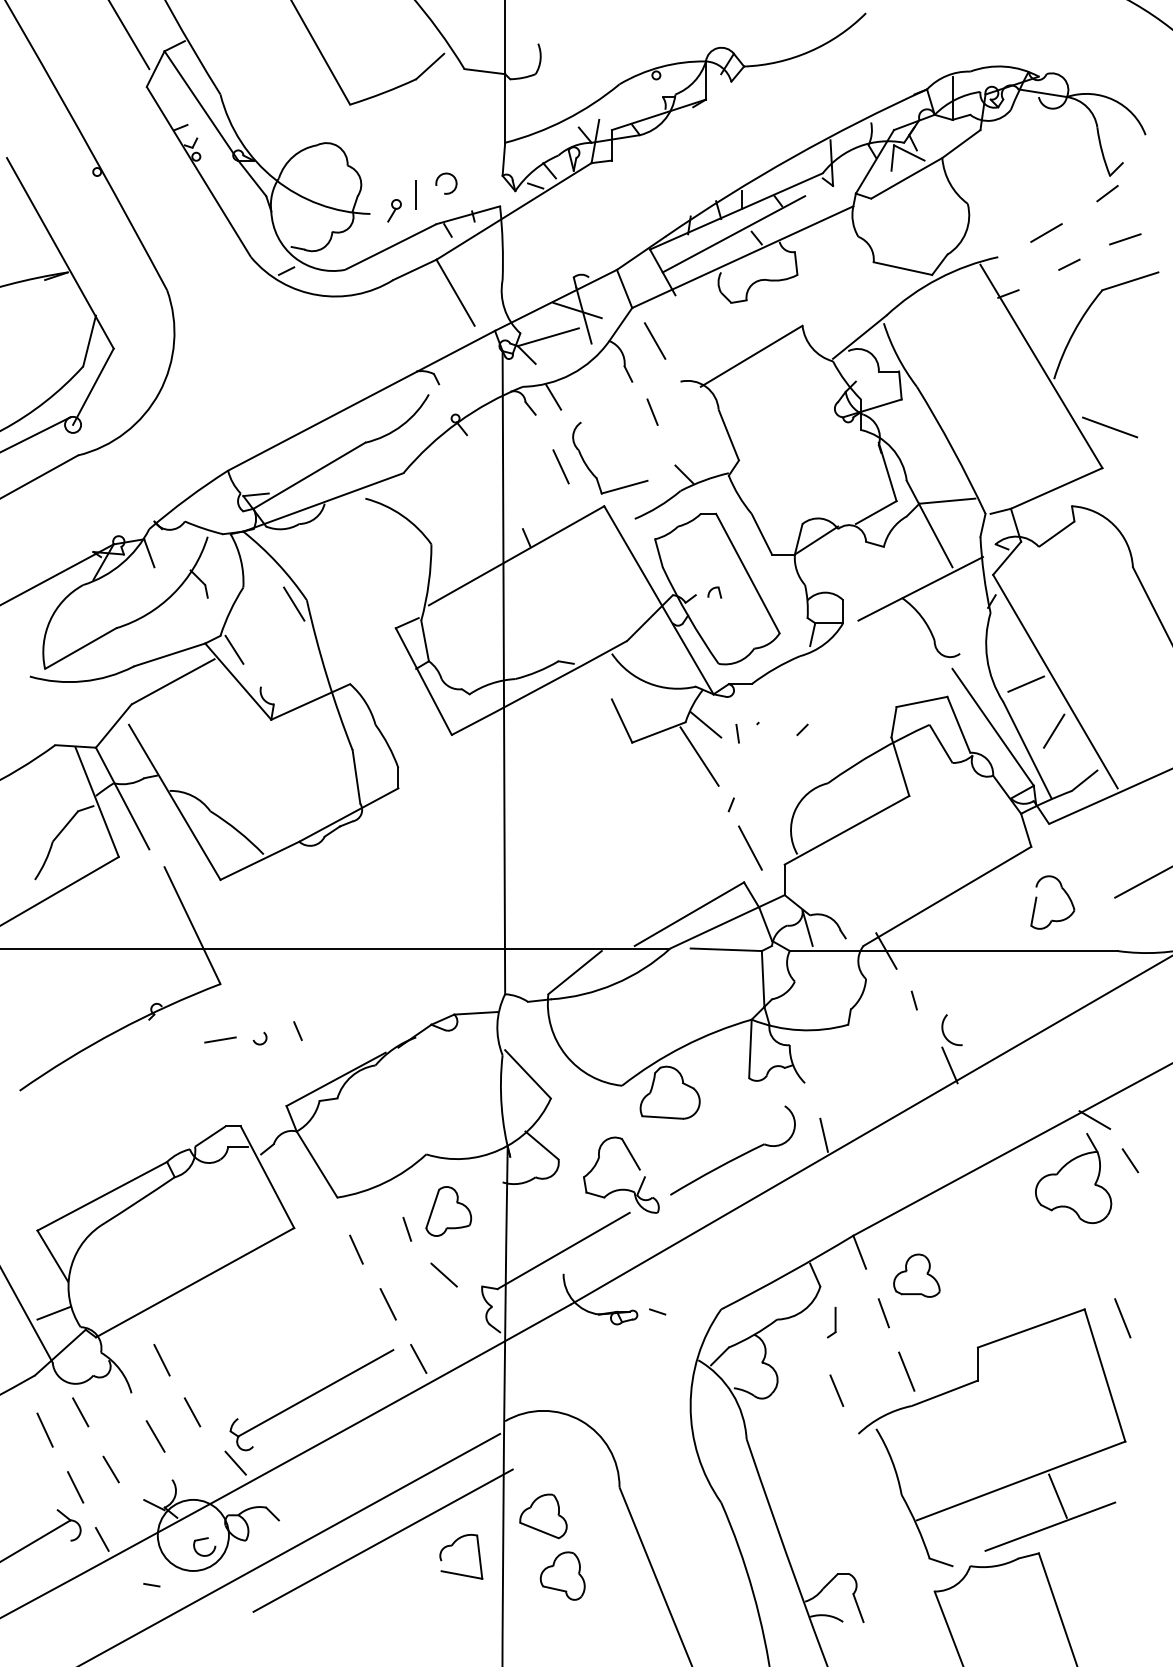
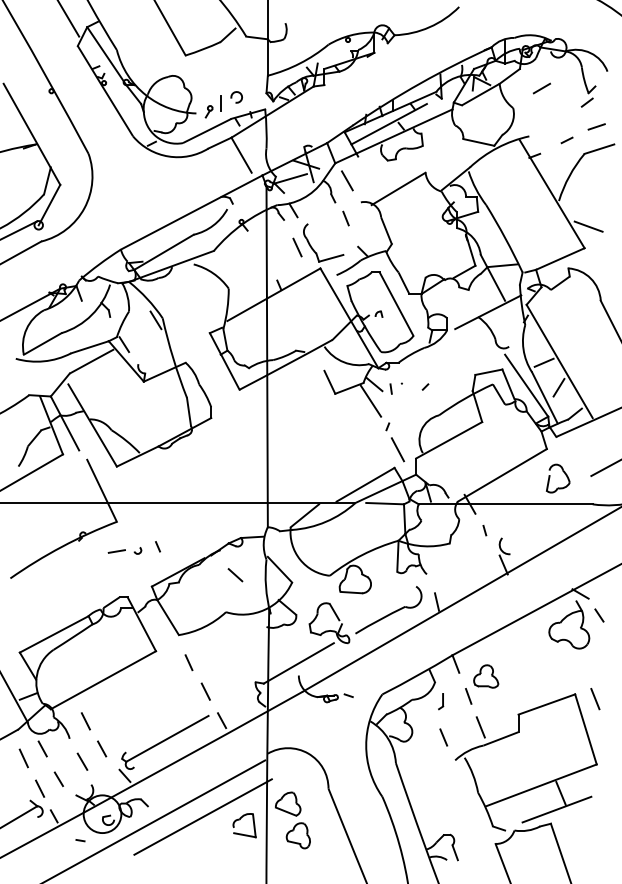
line: (1045, 232) -> (541, 88), moved
part: (436, 1213) -> (231, 643), removed
line: (444, 1275) -> (235, 575), moved

